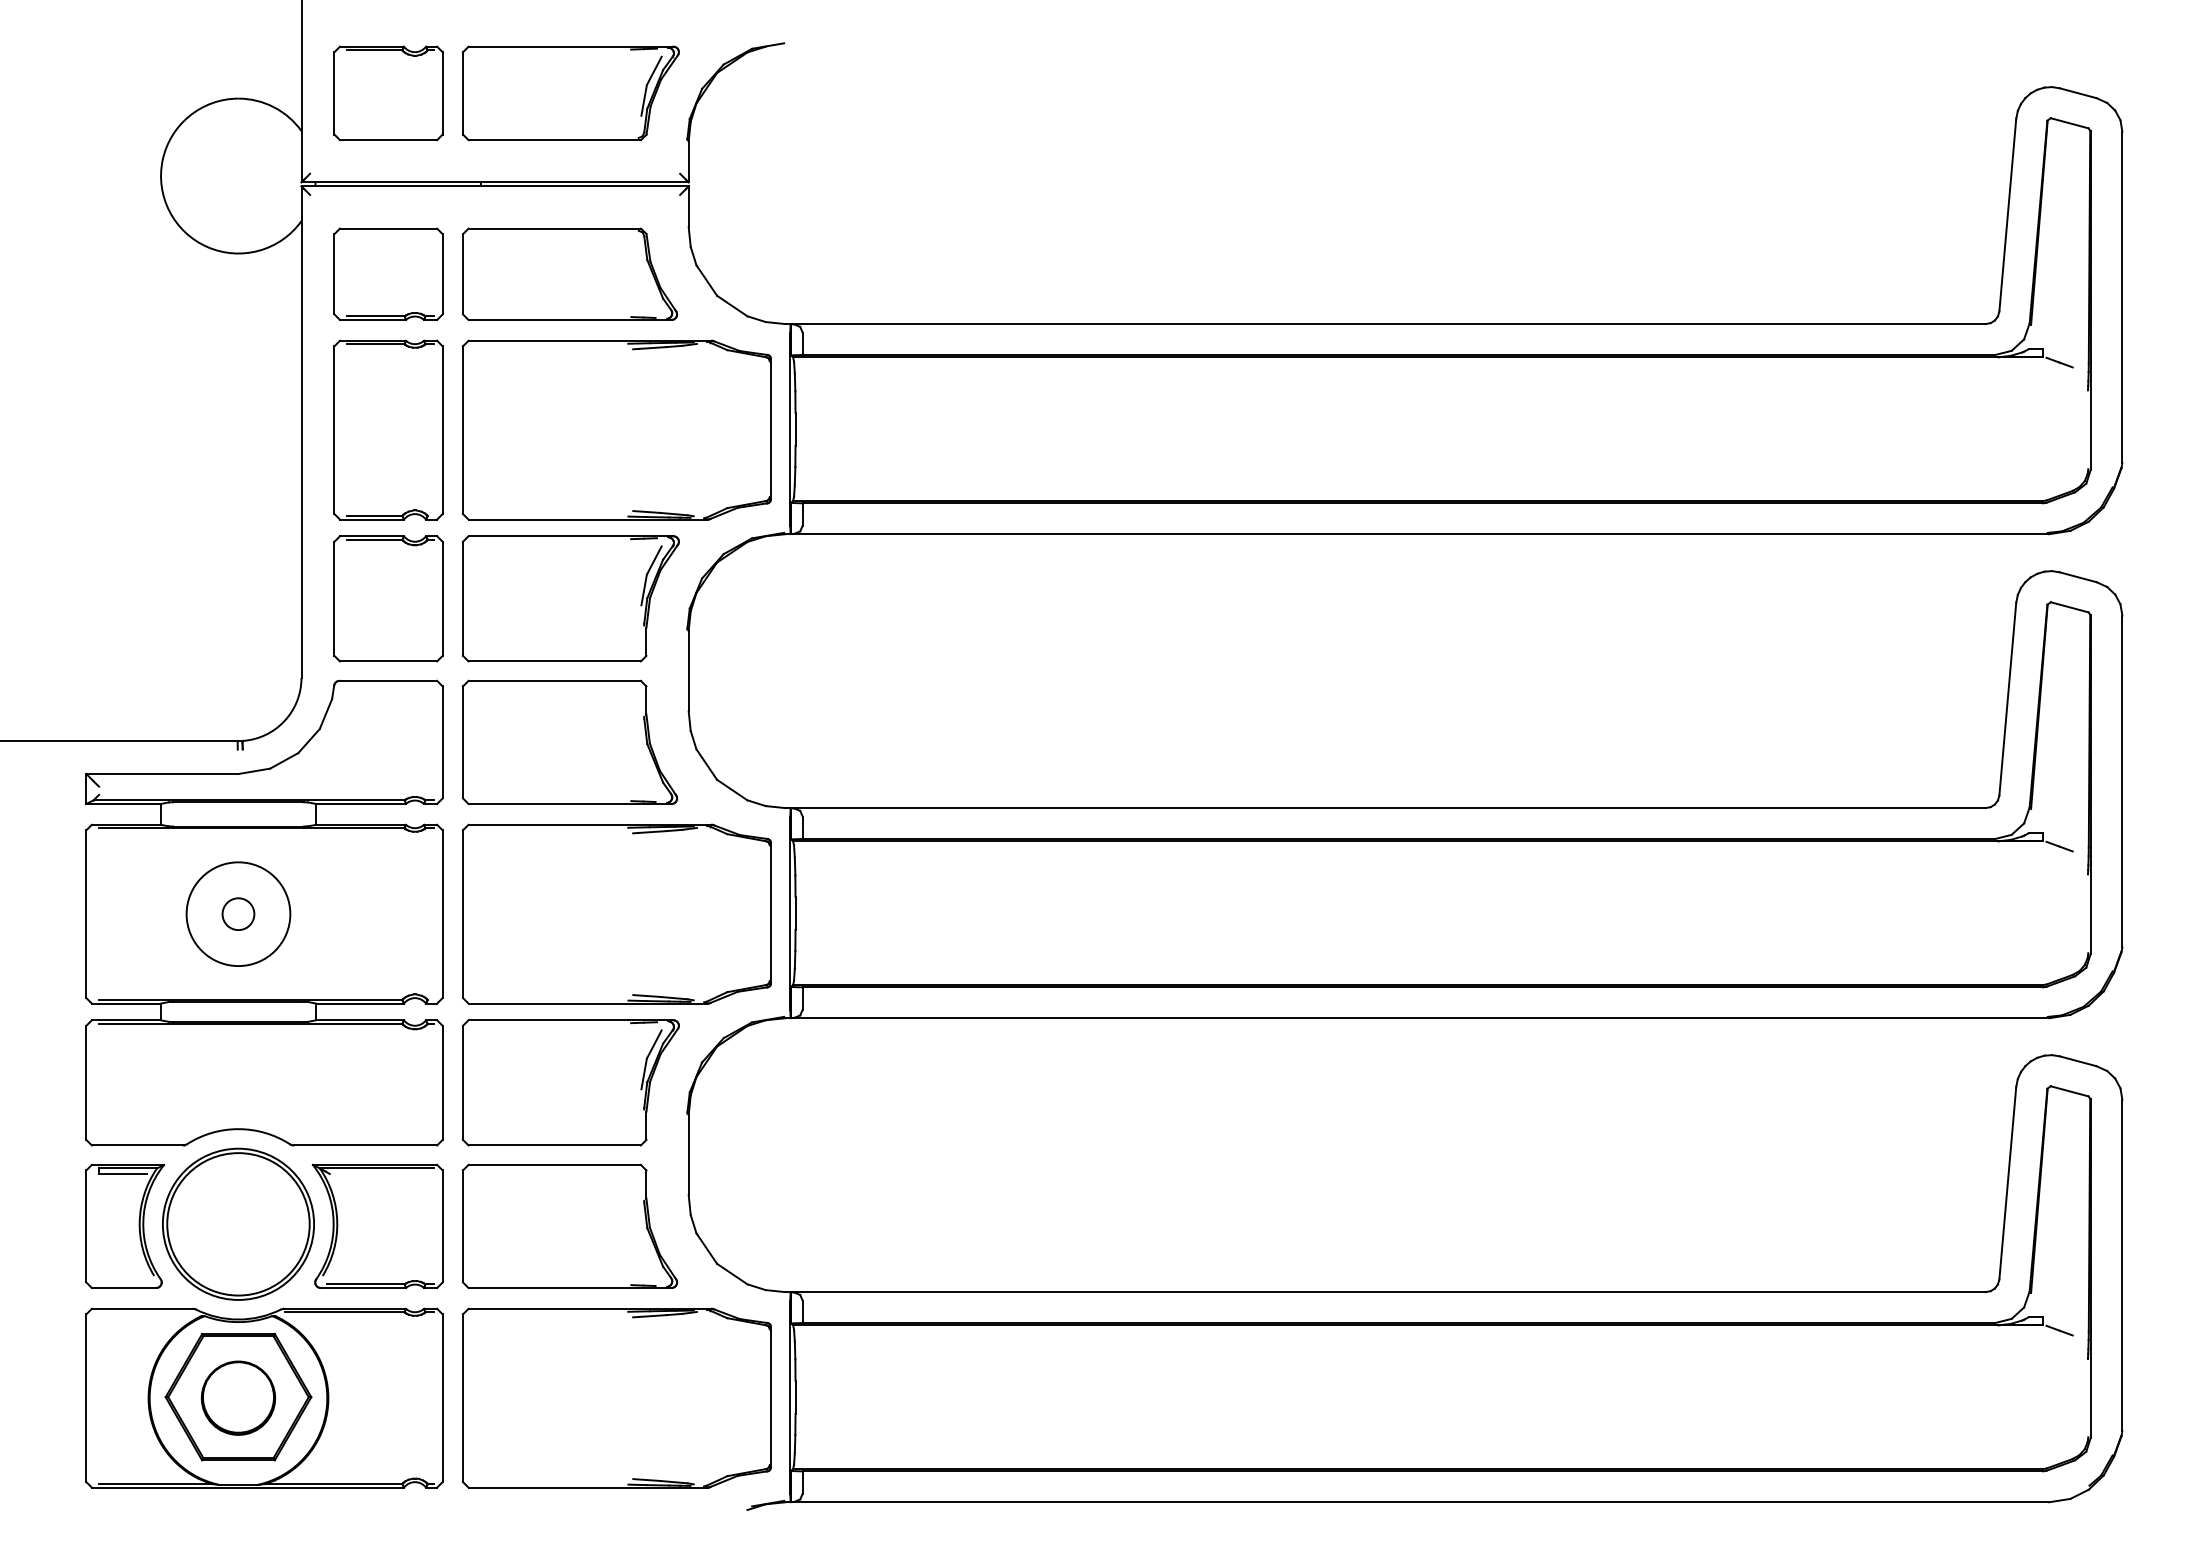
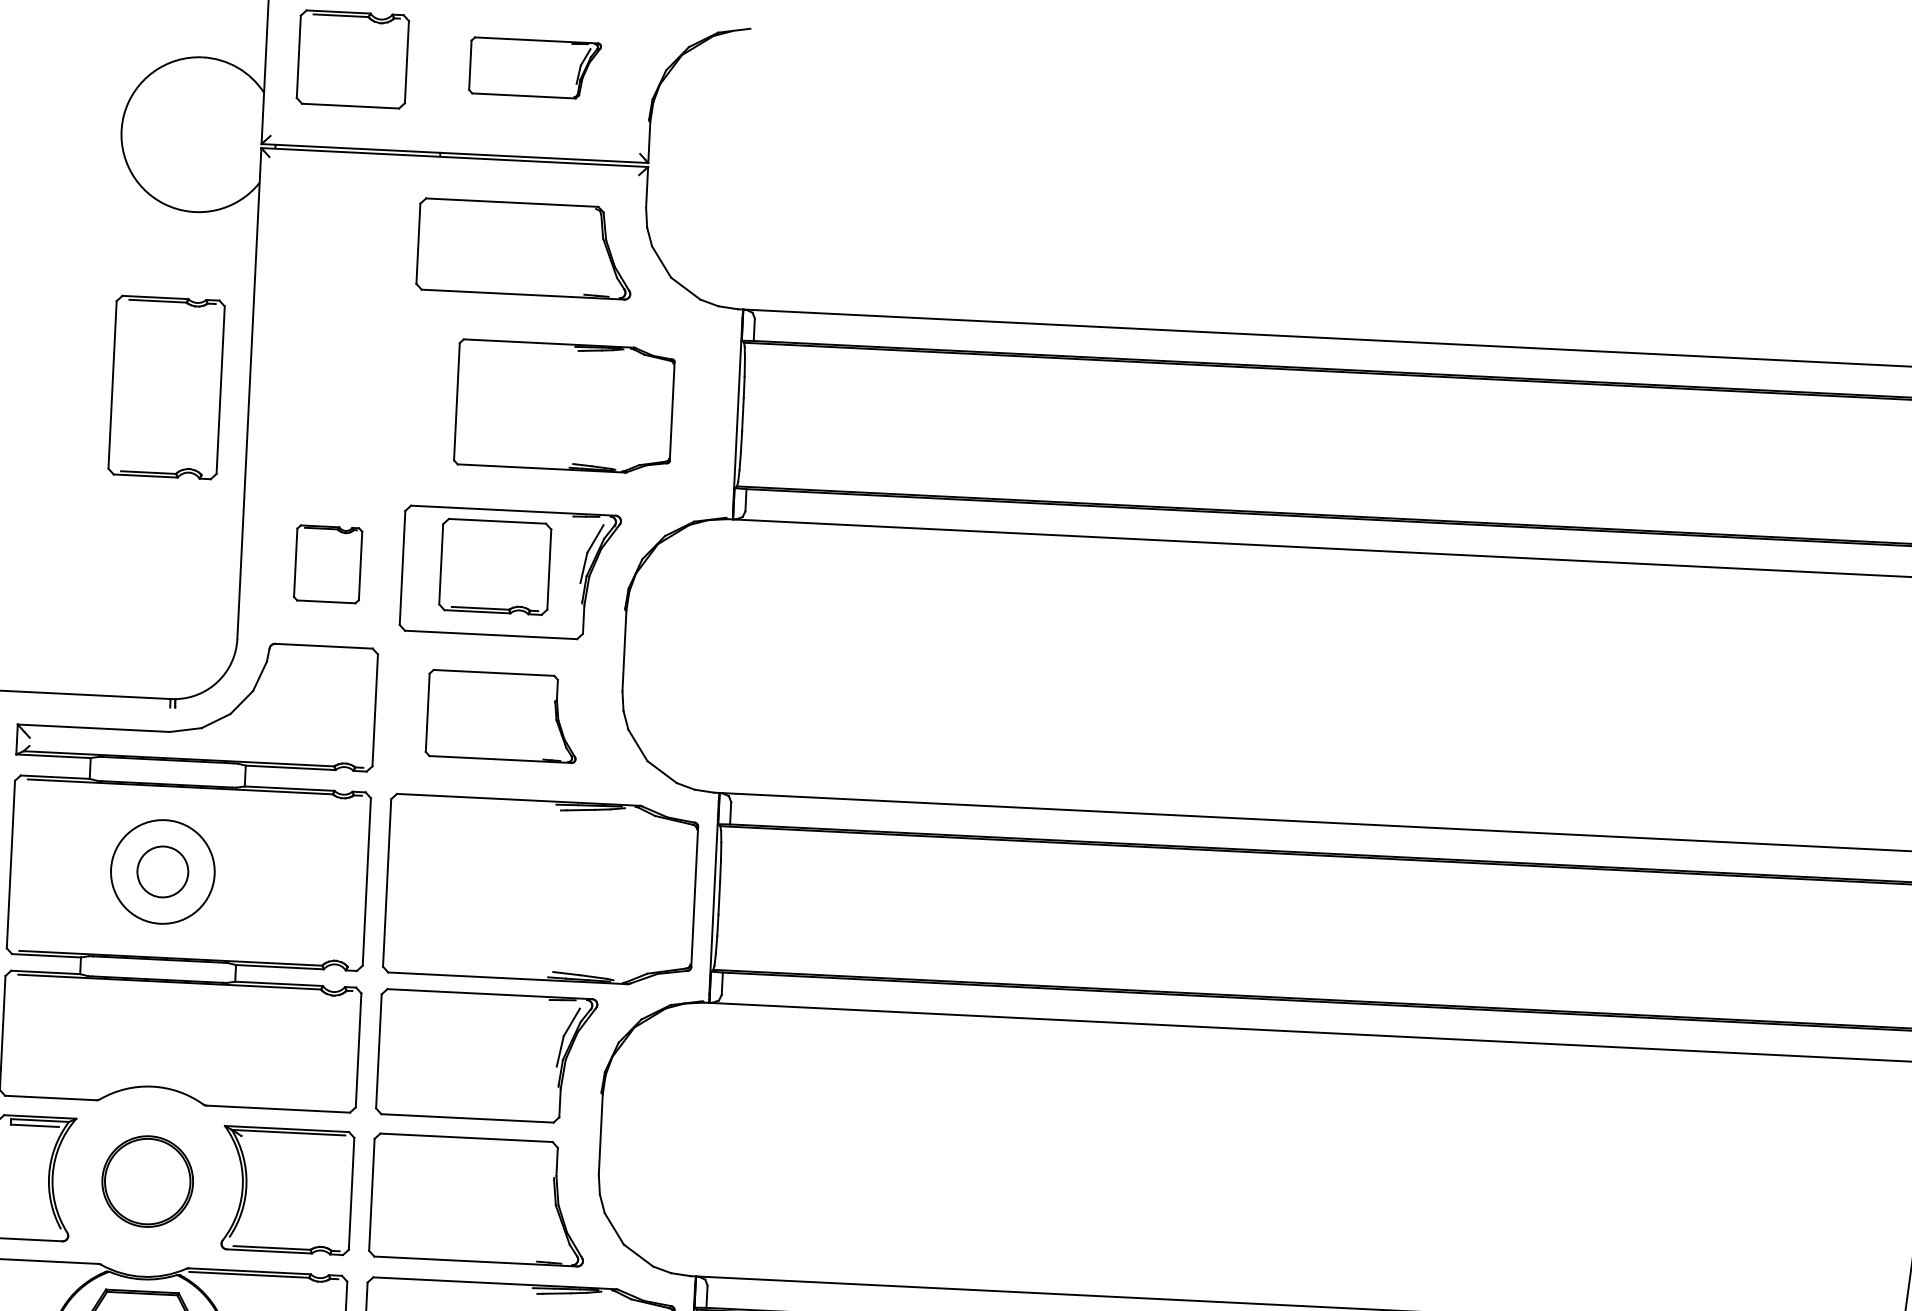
part: (570, 93) -> (534, 68), size x0.6
part: (388, 273) -> (495, 566), moved
part: (388, 429) -> (166, 386), moved
part: (616, 429) -> (564, 406), size x0.7
part: (388, 598) -> (328, 563), size x0.6
part: (570, 741) -> (502, 715), size x0.7
circle: (238, 914) -> (162, 872), size x1.6
part: (238, 1223) -> (147, 1180), size x0.6

